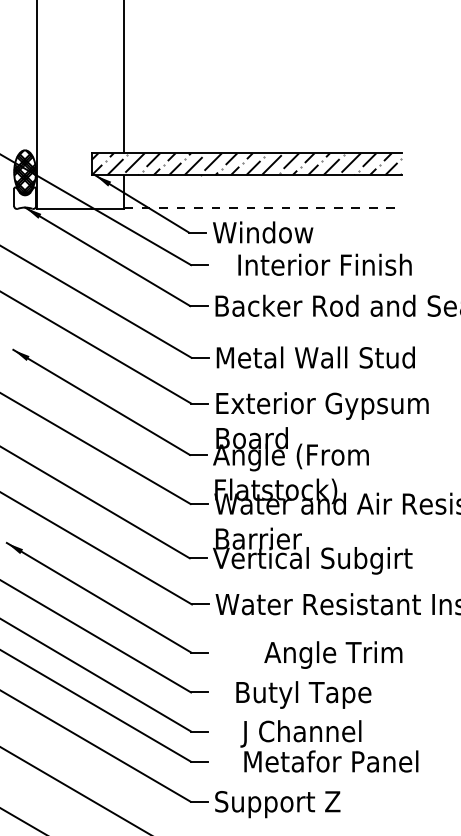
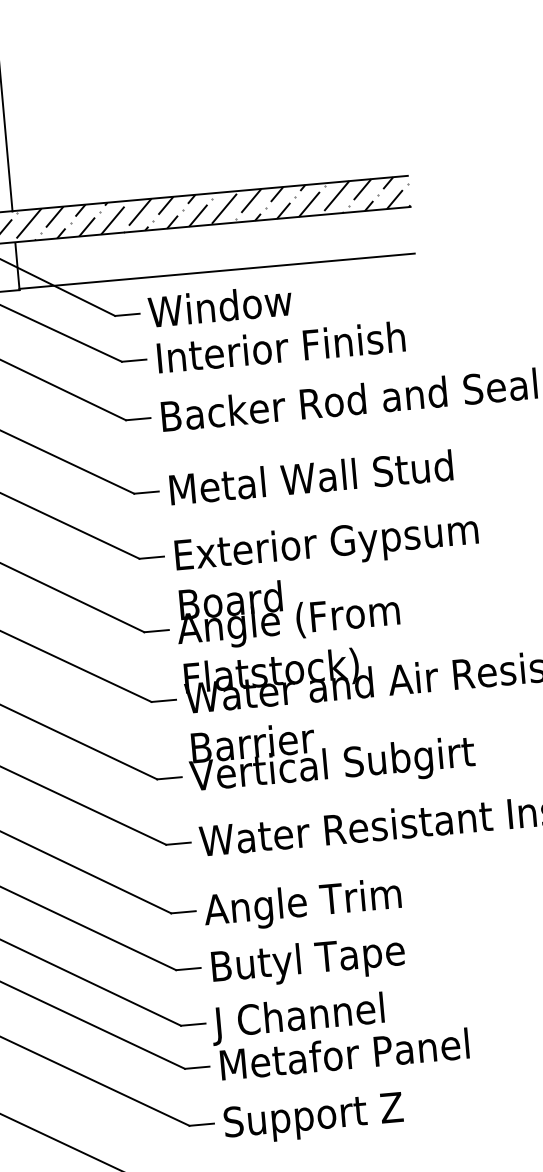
line: (263, 207) -> (217, 270), dashed -> solid
text: (324, 264) -> (280, 346), moved
text: (333, 654) -> (302, 904), moved
text: (303, 694) -> (307, 961), moved
text: (329, 746) -> (340, 1033), moved

